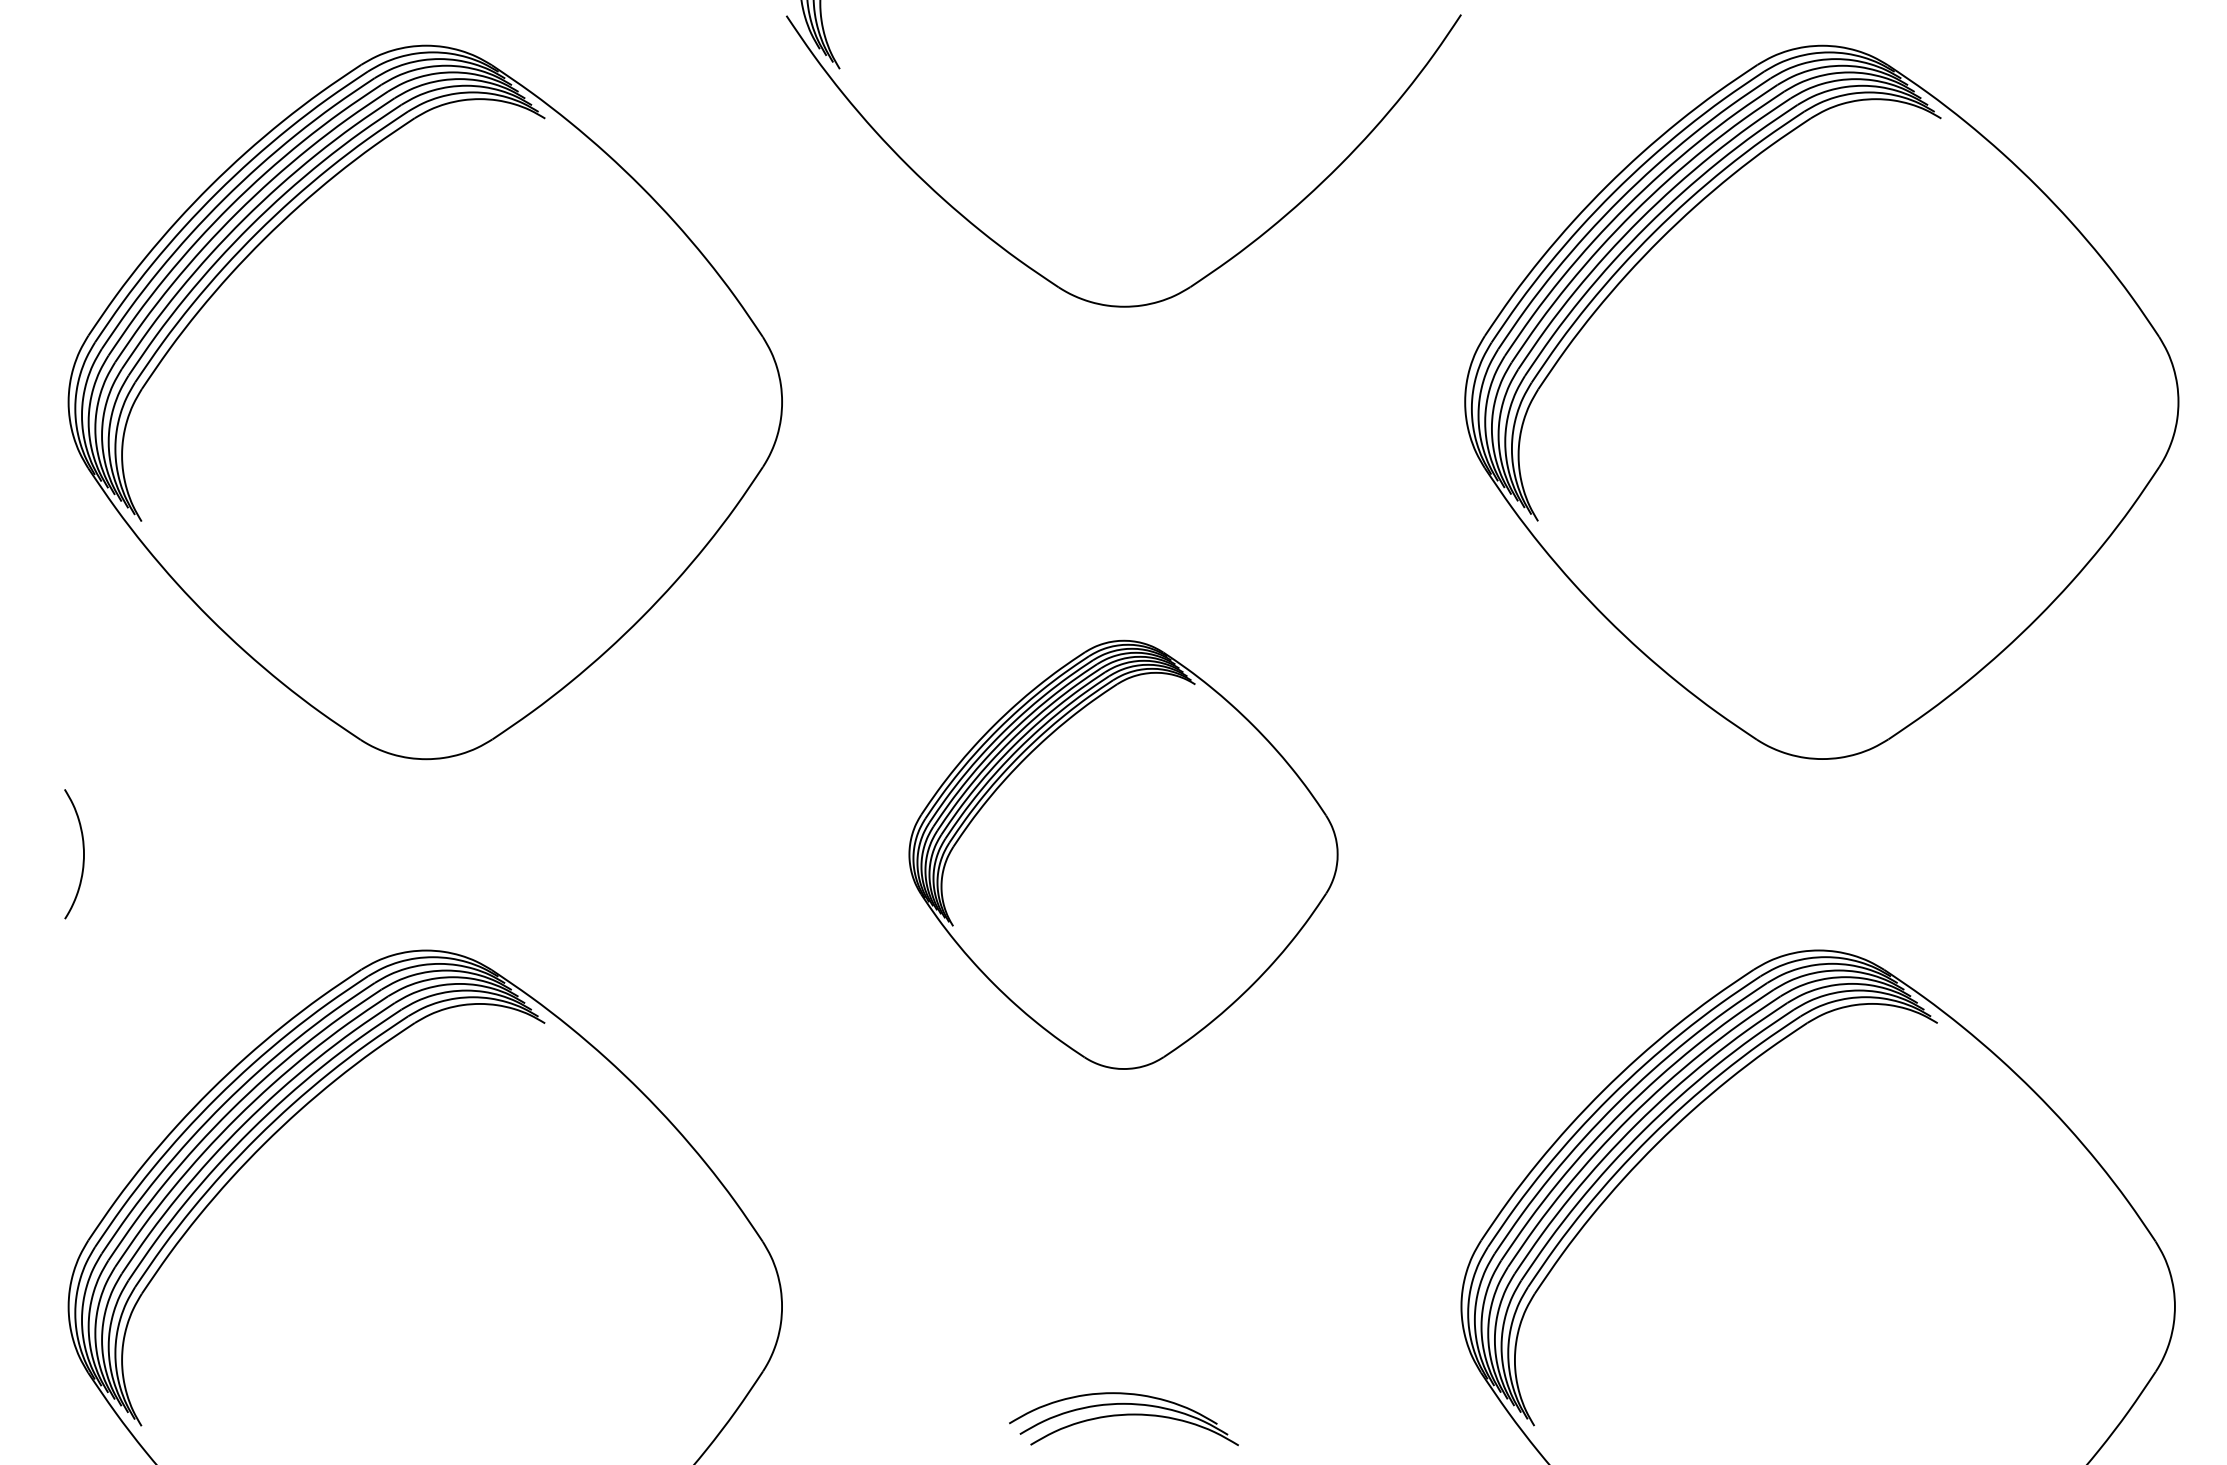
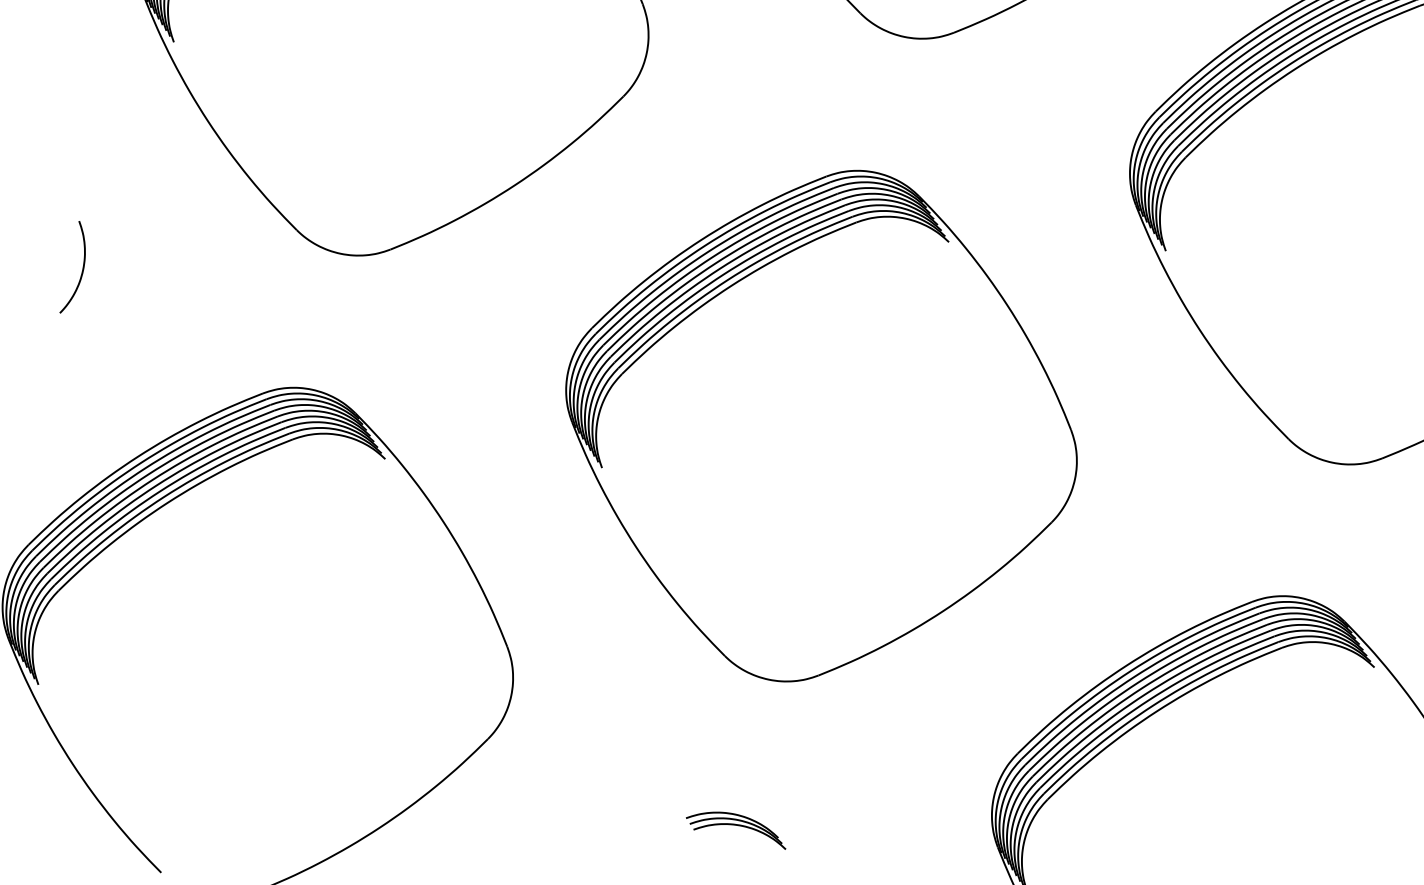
part: (1123, 854) -> (821, 425), size x1.67
part: (1124, 1419) -> (737, 827), size x0.62

